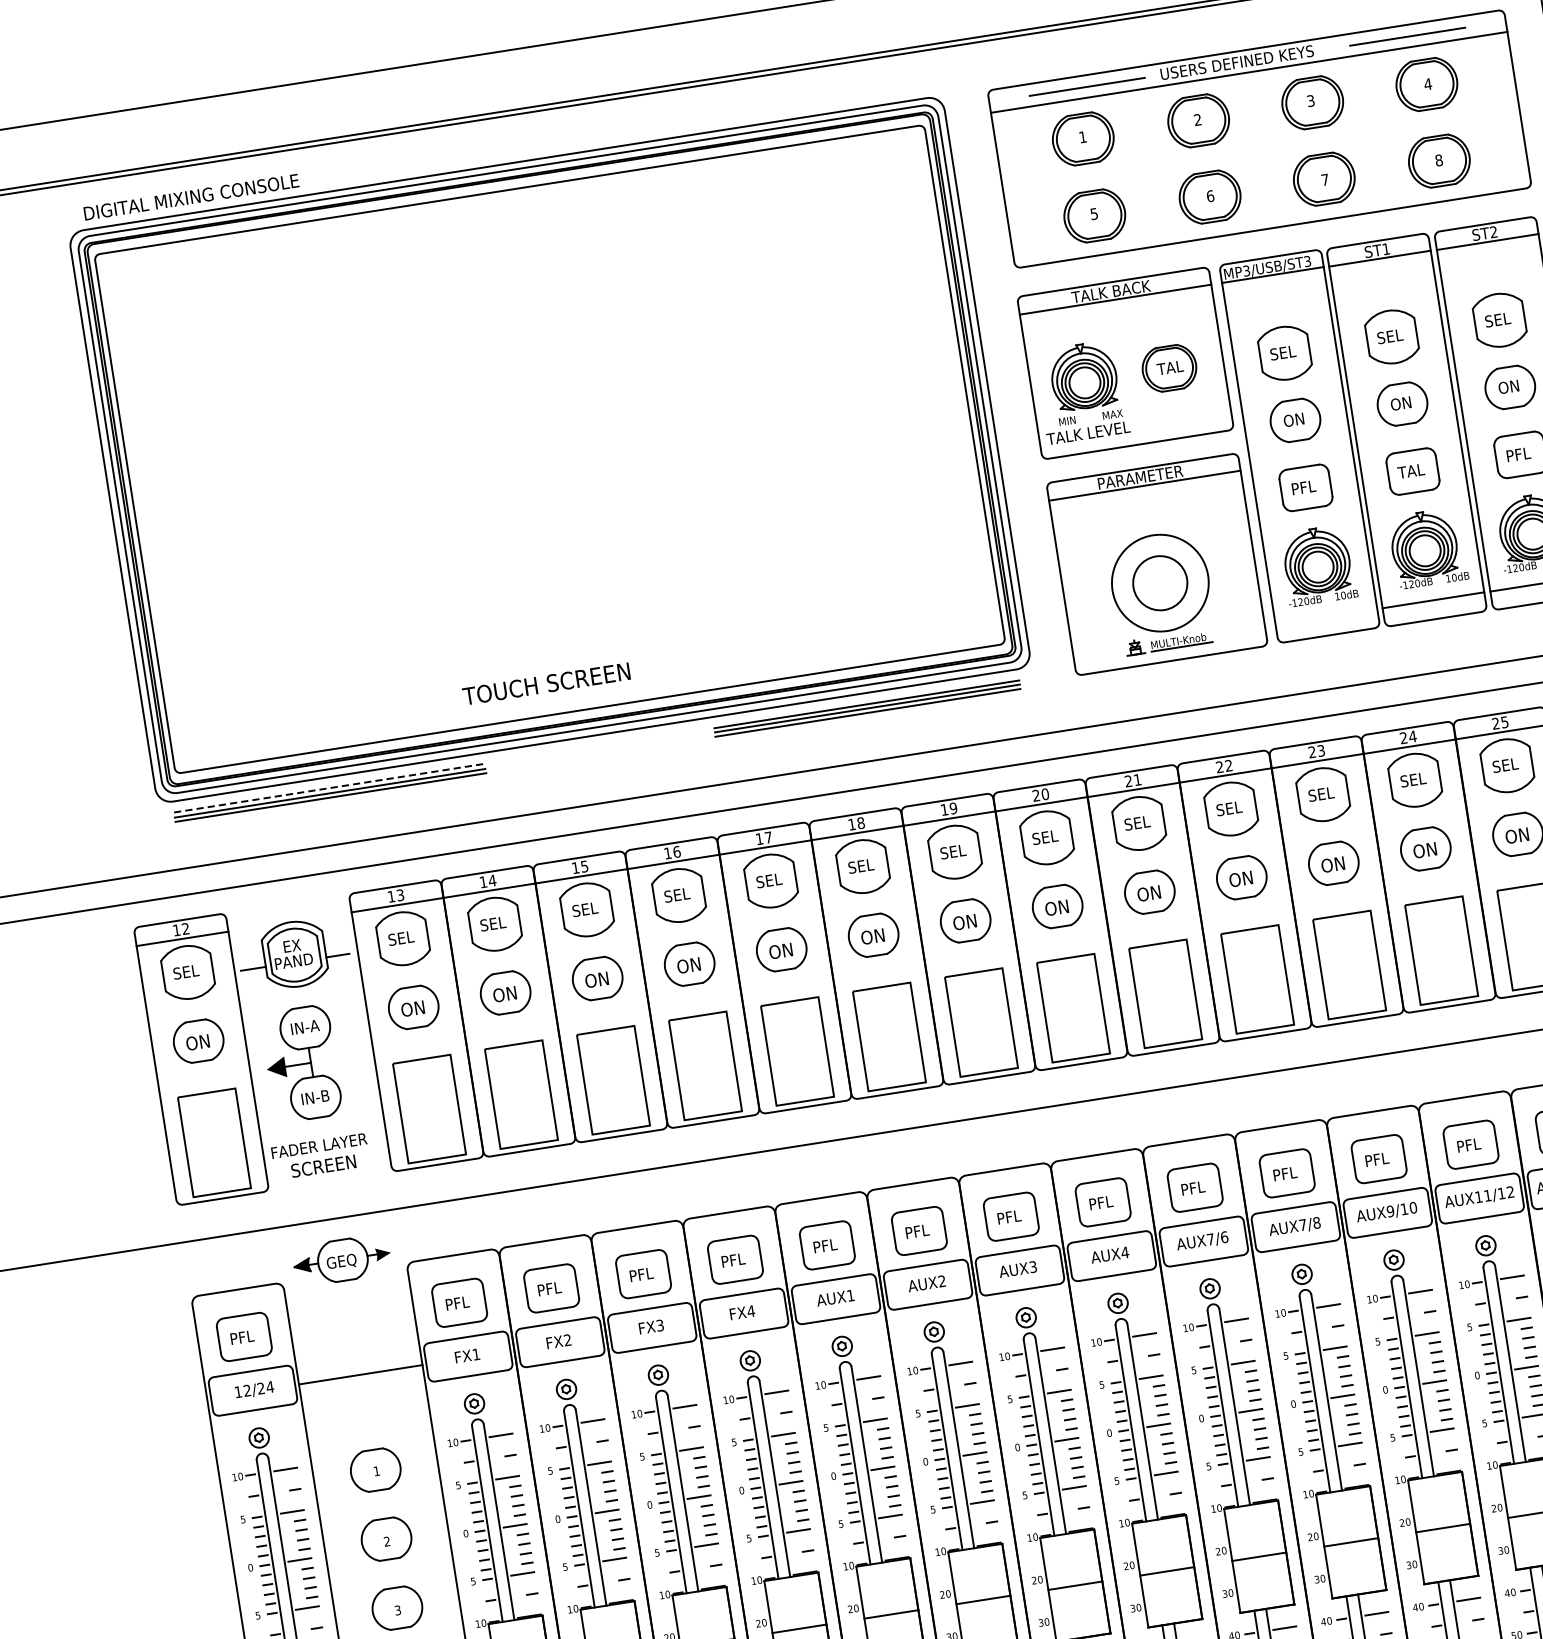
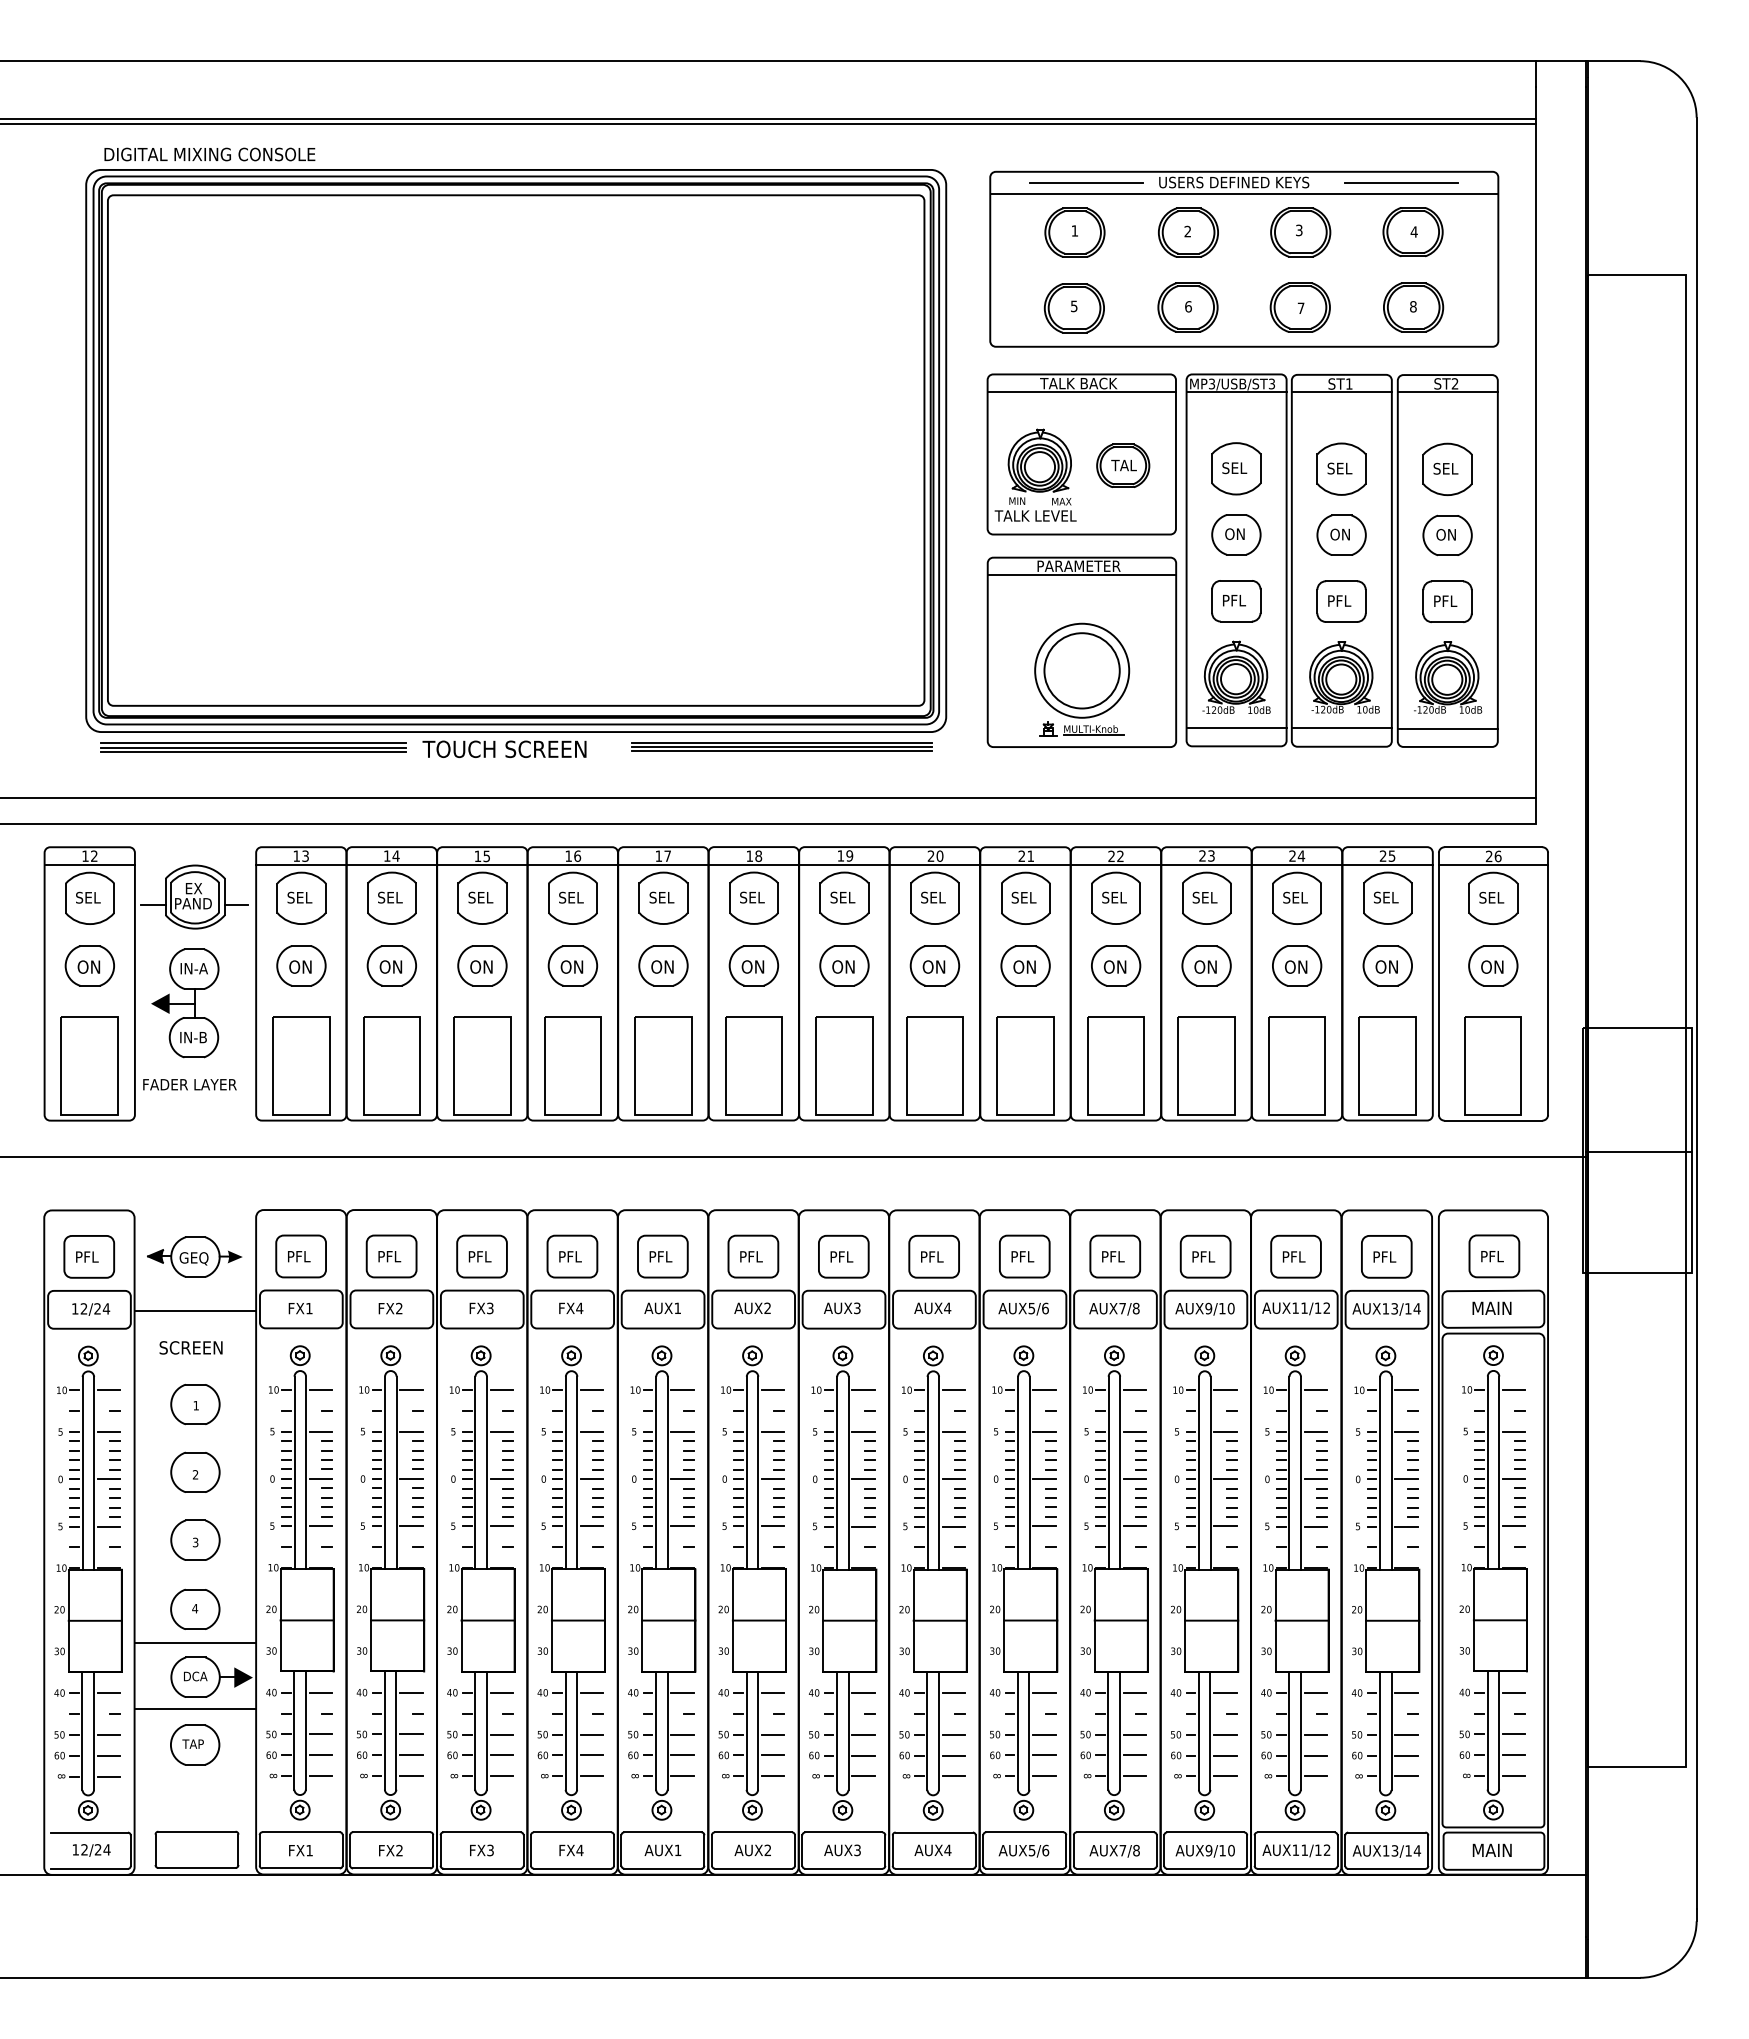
text: (1410, 470) -> (1339, 600), TAL -> PFL
circle: (1159, 582) -> (1081, 670), size x1.43
line: (1326, 616) -> (1236, 727), added
text: (546, 683) -> (504, 748), moved
line: (329, 787) -> (253, 742), dashed -> solid
text: (322, 1165) -> (190, 1347), moved
text: (1210, 1239) -> (1031, 1308), AUX7/6 -> AUX5/6
part: (341, 1259) -> (194, 1256), moved

